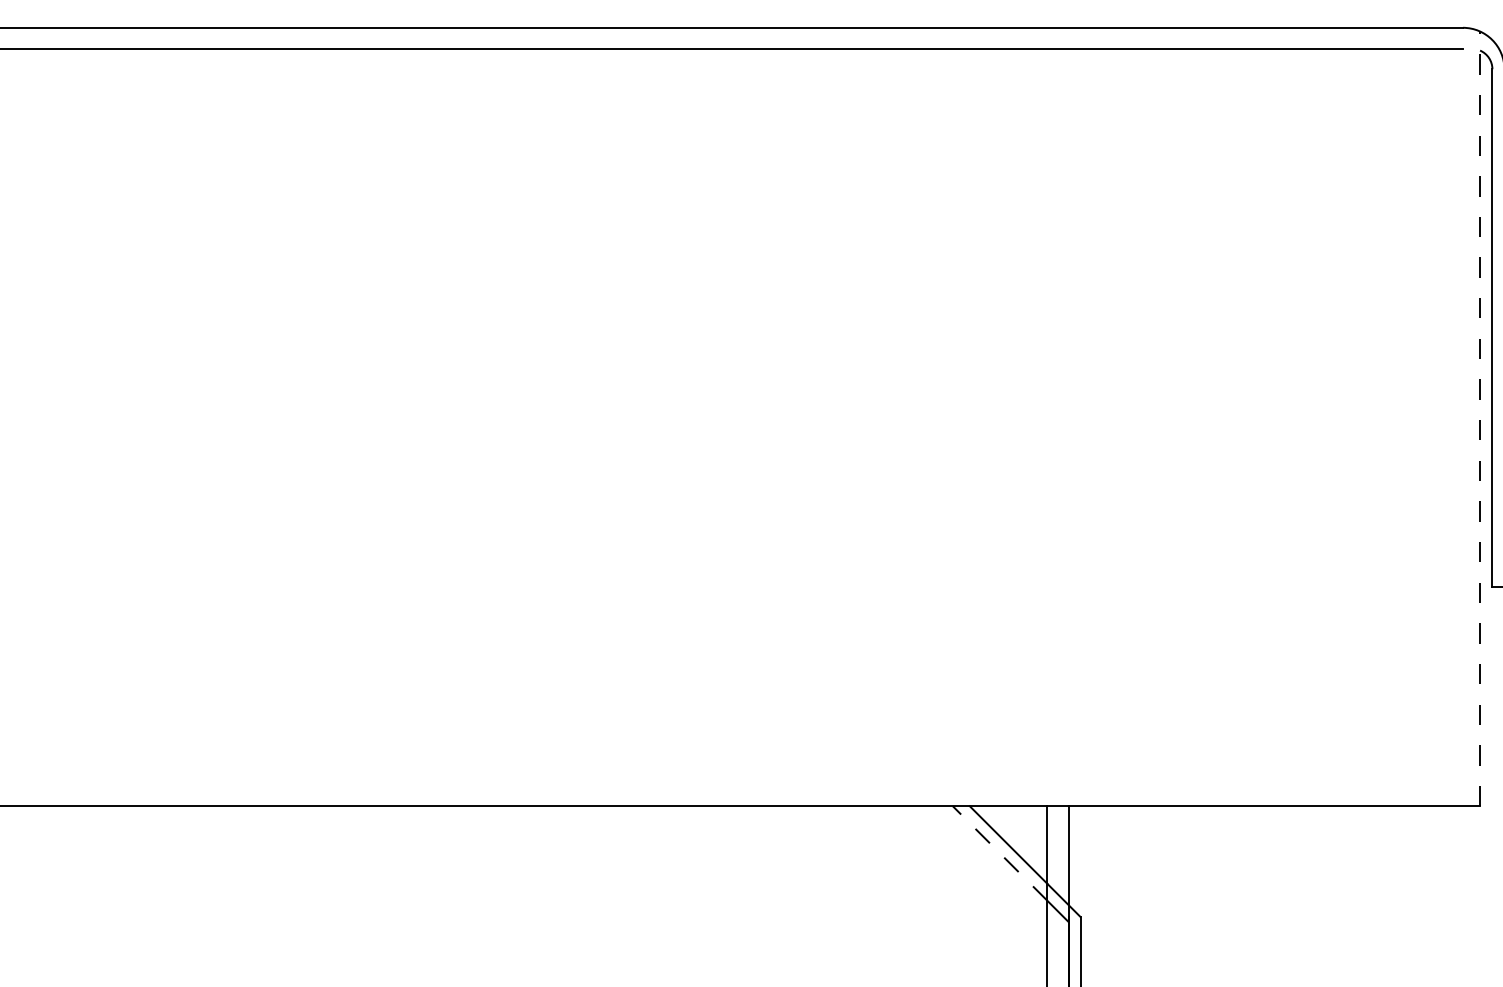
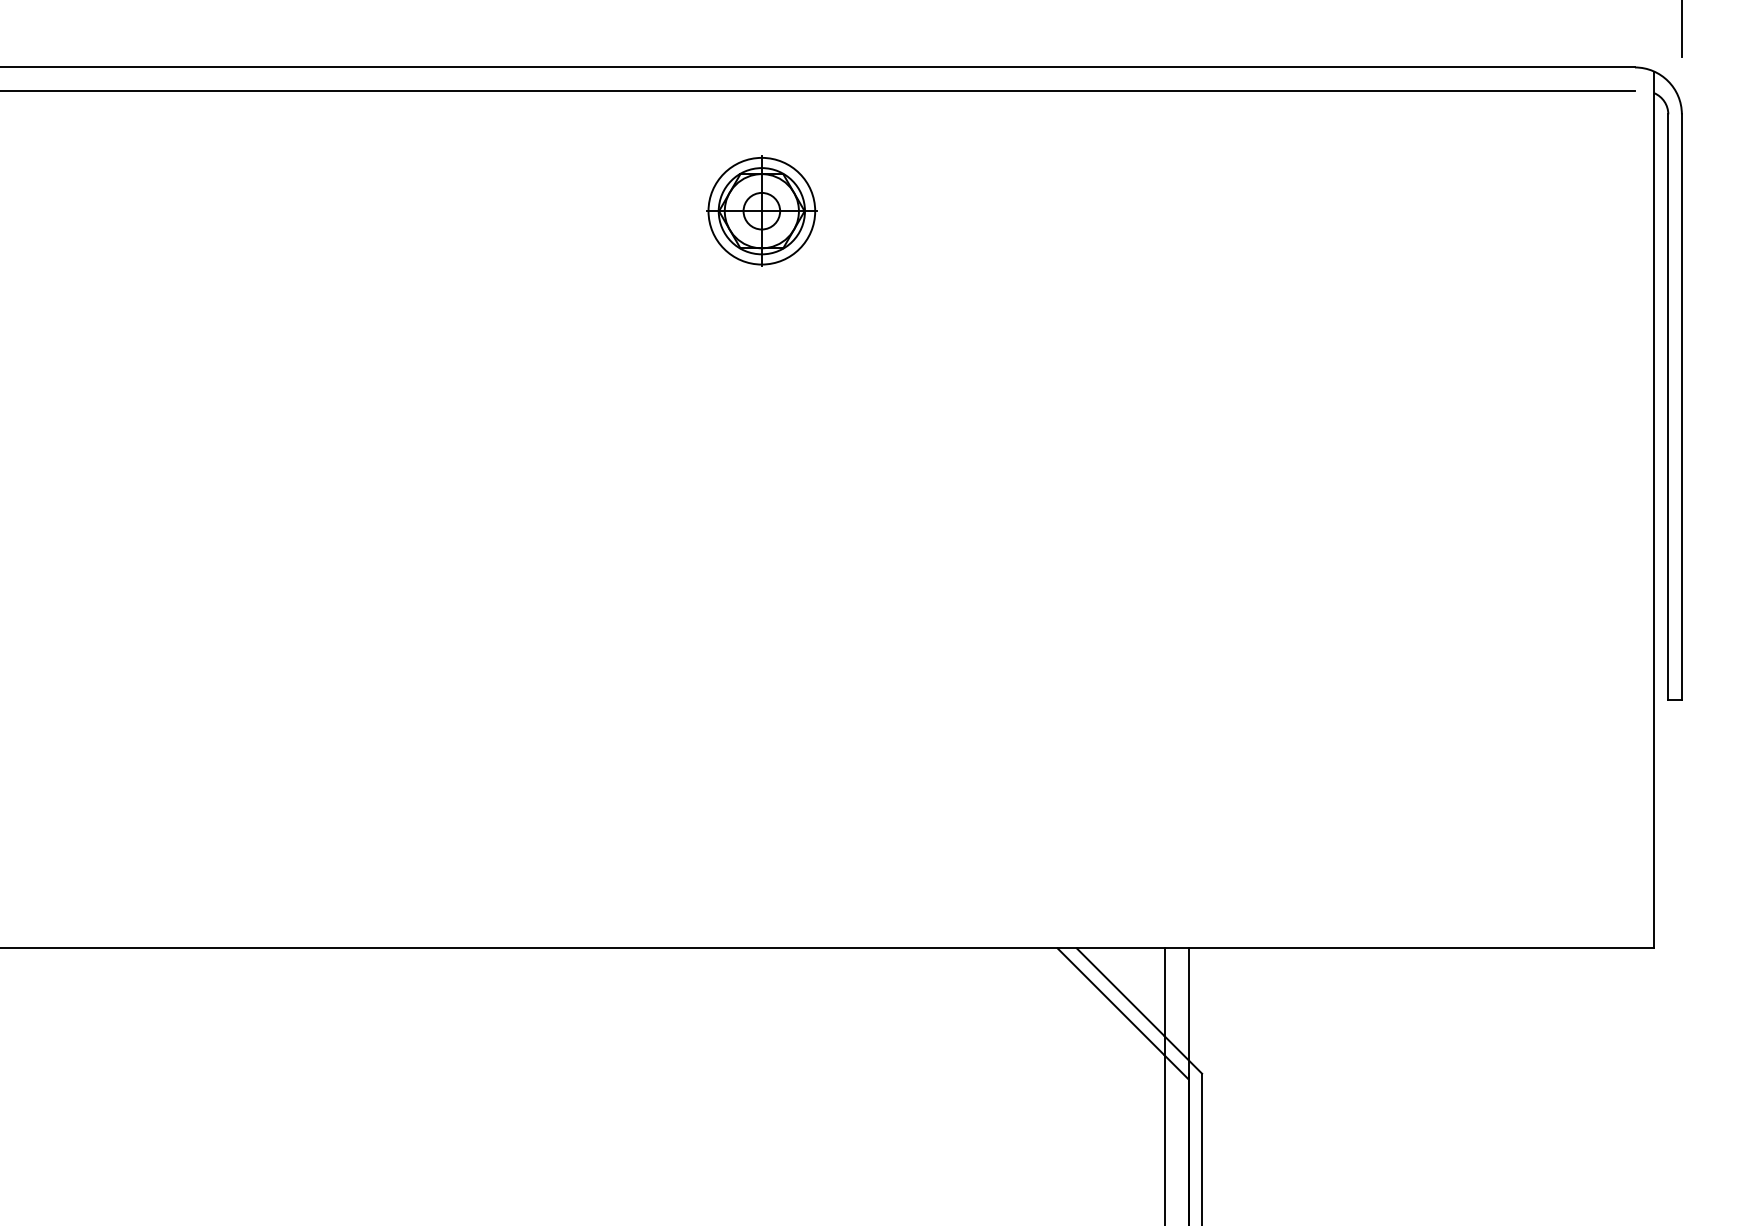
part: (691, 154) -> (761, 210), added
line: (1480, 418) -> (1654, 509), dashed -> solid
line: (1000, 853) -> (1111, 1001), dashed -> solid

